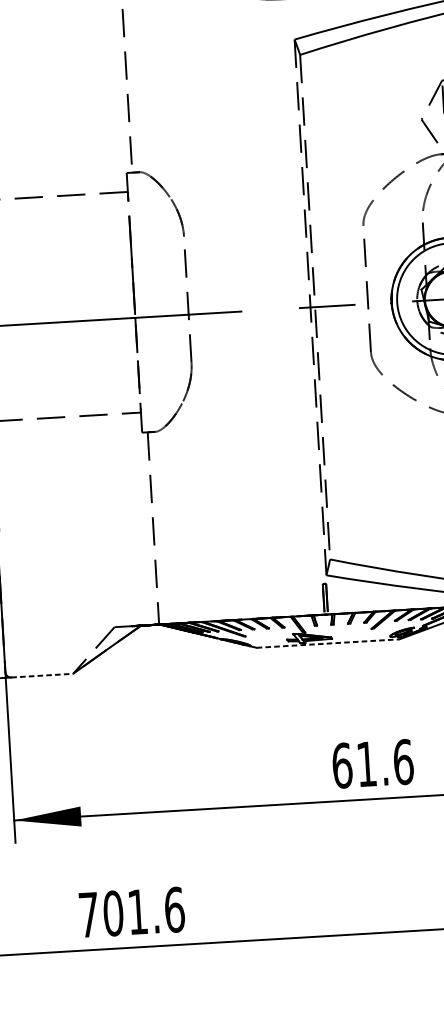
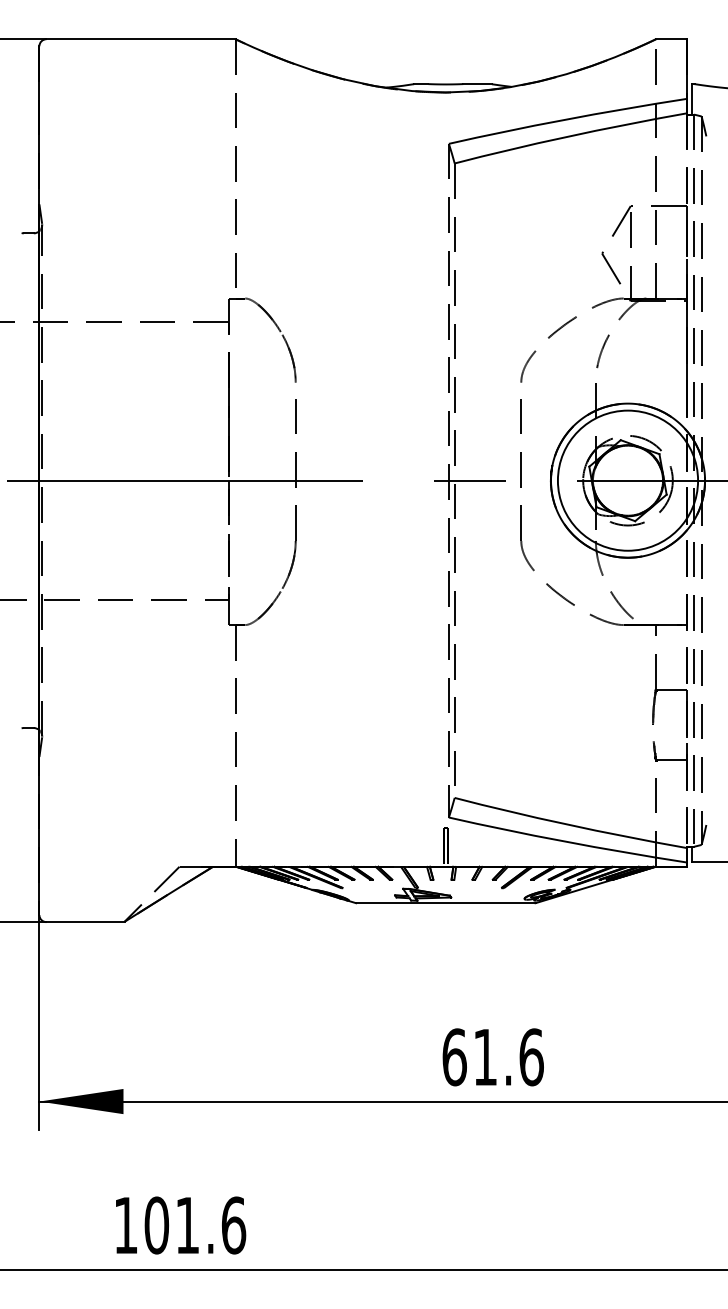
line: (327, 643) -> (445, 903), dashed -> solid
line: (43, 675) -> (86, 922), dashed -> solid
text: (88, 915) -> (125, 1225), 701.6 -> 101.6

